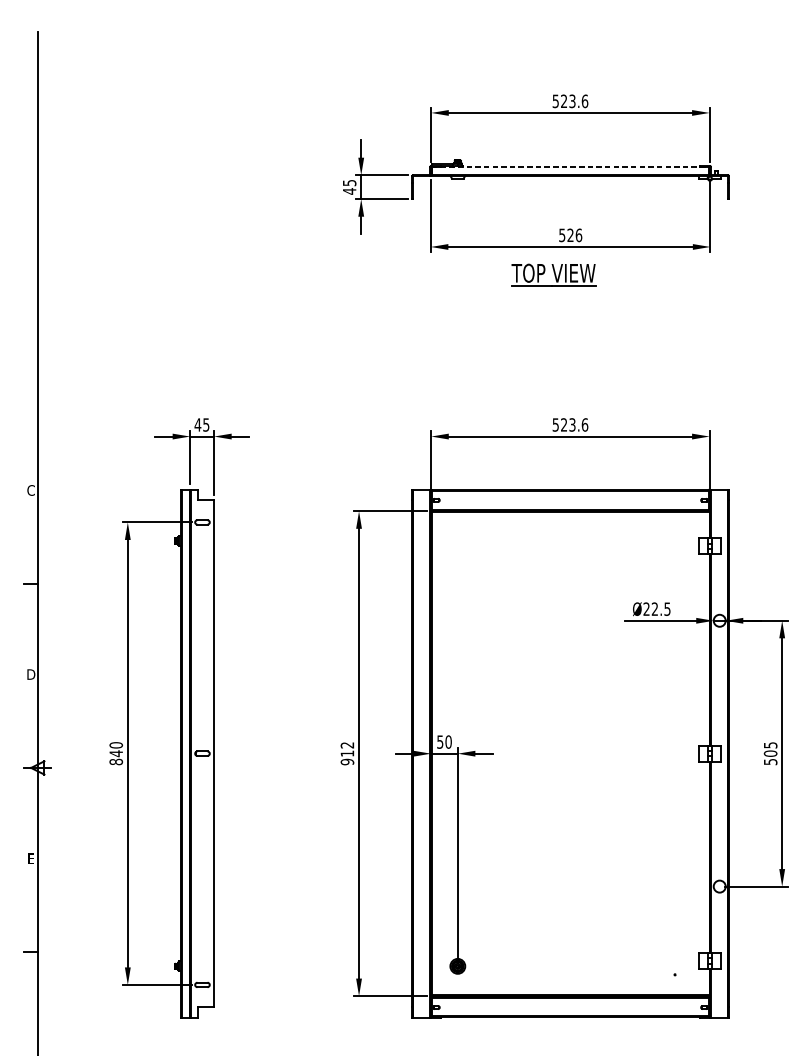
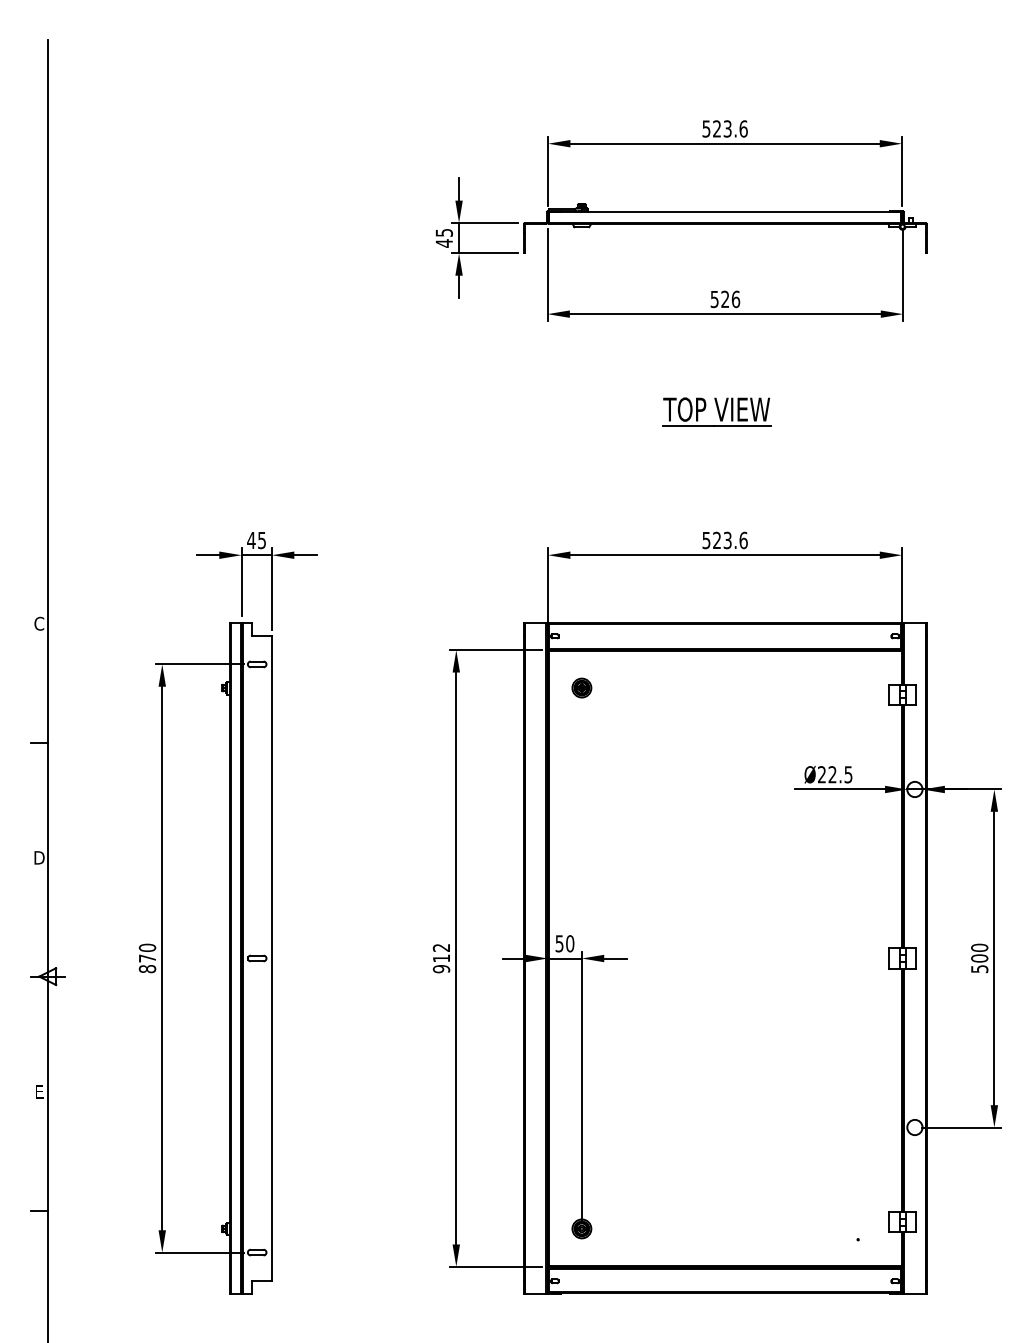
line: (570, 167) -> (725, 212), dashed -> solid
part: (553, 274) -> (716, 411), moved
part: (457, 540) -> (581, 687), added
text: (770, 745) -> (979, 947), 505 -> 500
text: (116, 753) -> (147, 958), 840 -> 870

